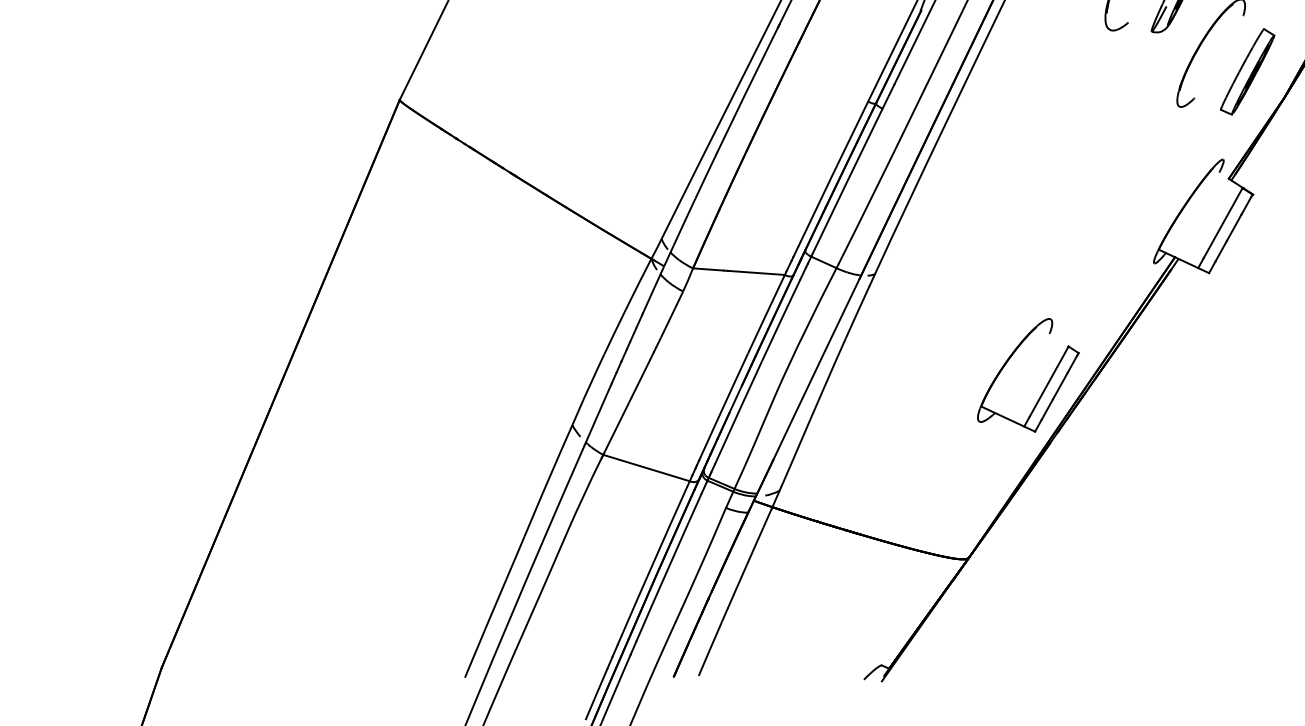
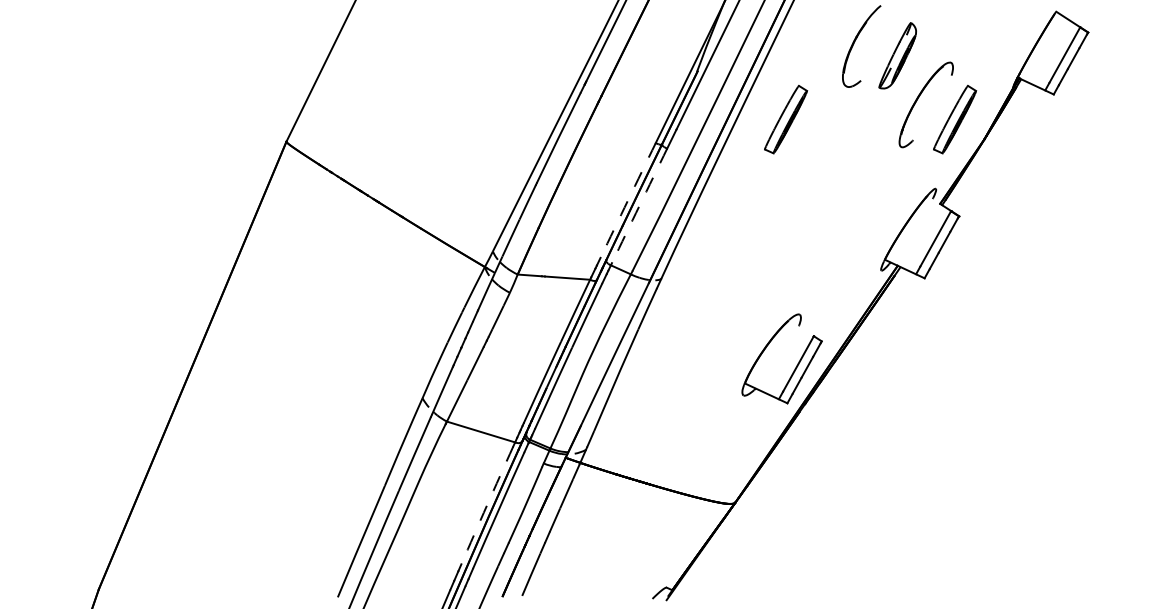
part: (1033, 71) -> (786, 119), added
arc: (833, 174) -> (628, 200), solid -> dashed
arc: (847, 180) -> (639, 205), solid -> dashed
arc: (654, 561) -> (487, 505), solid -> dashed

